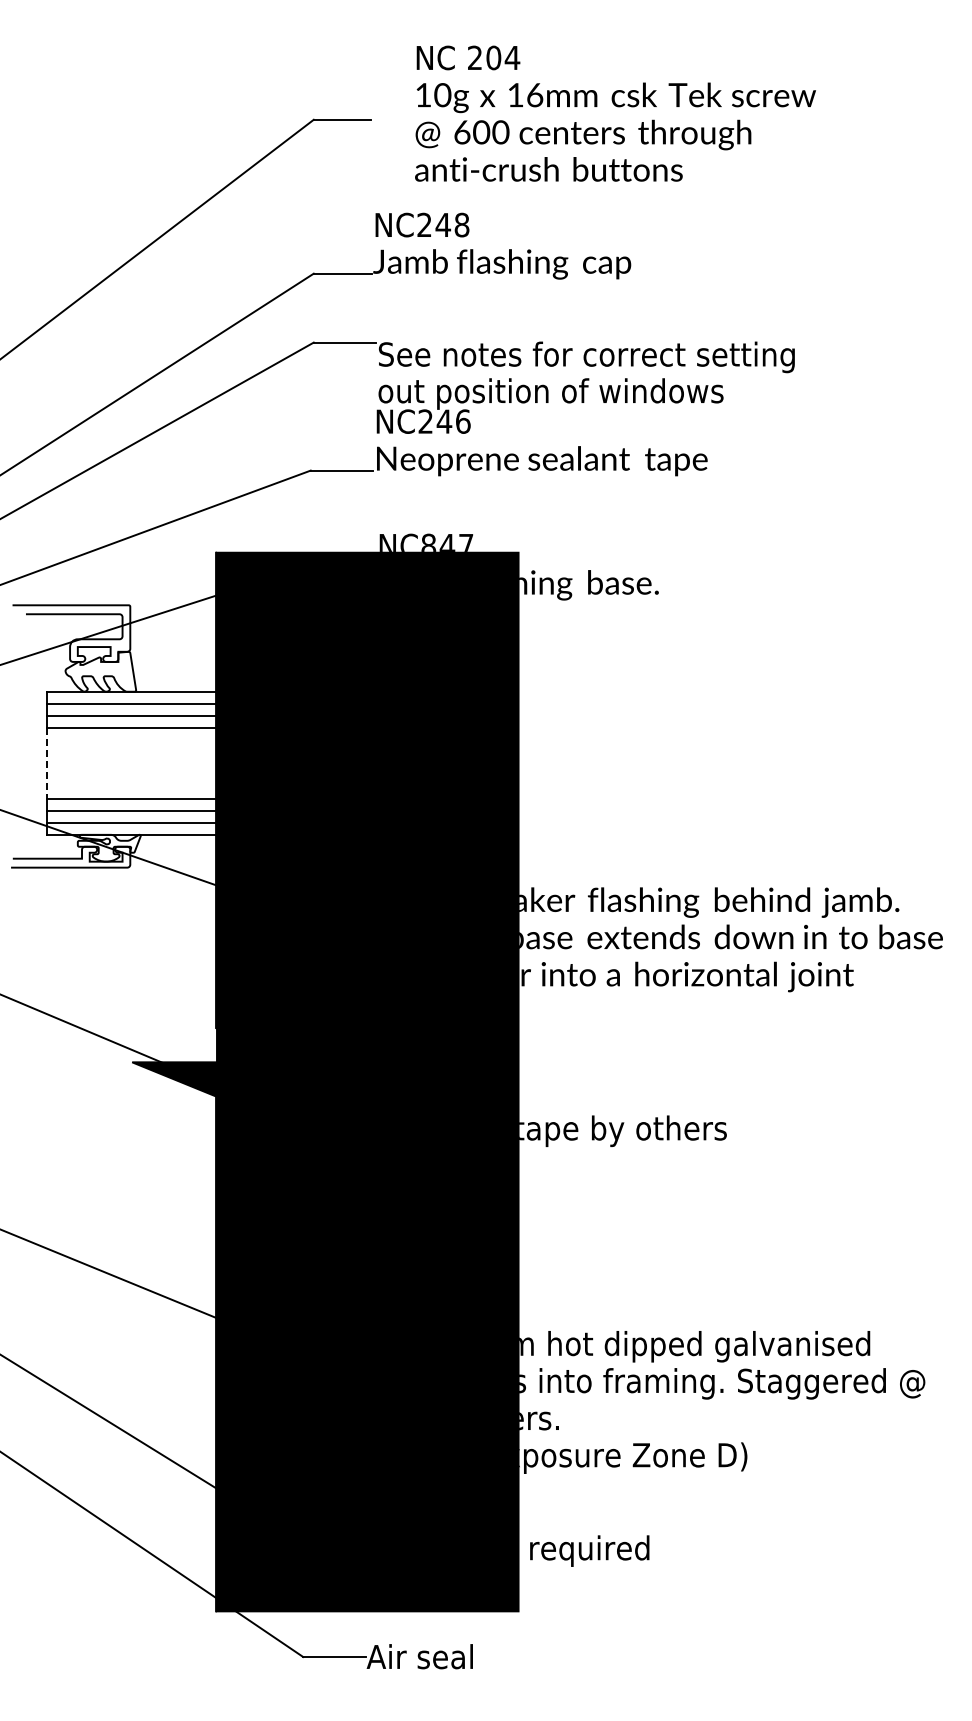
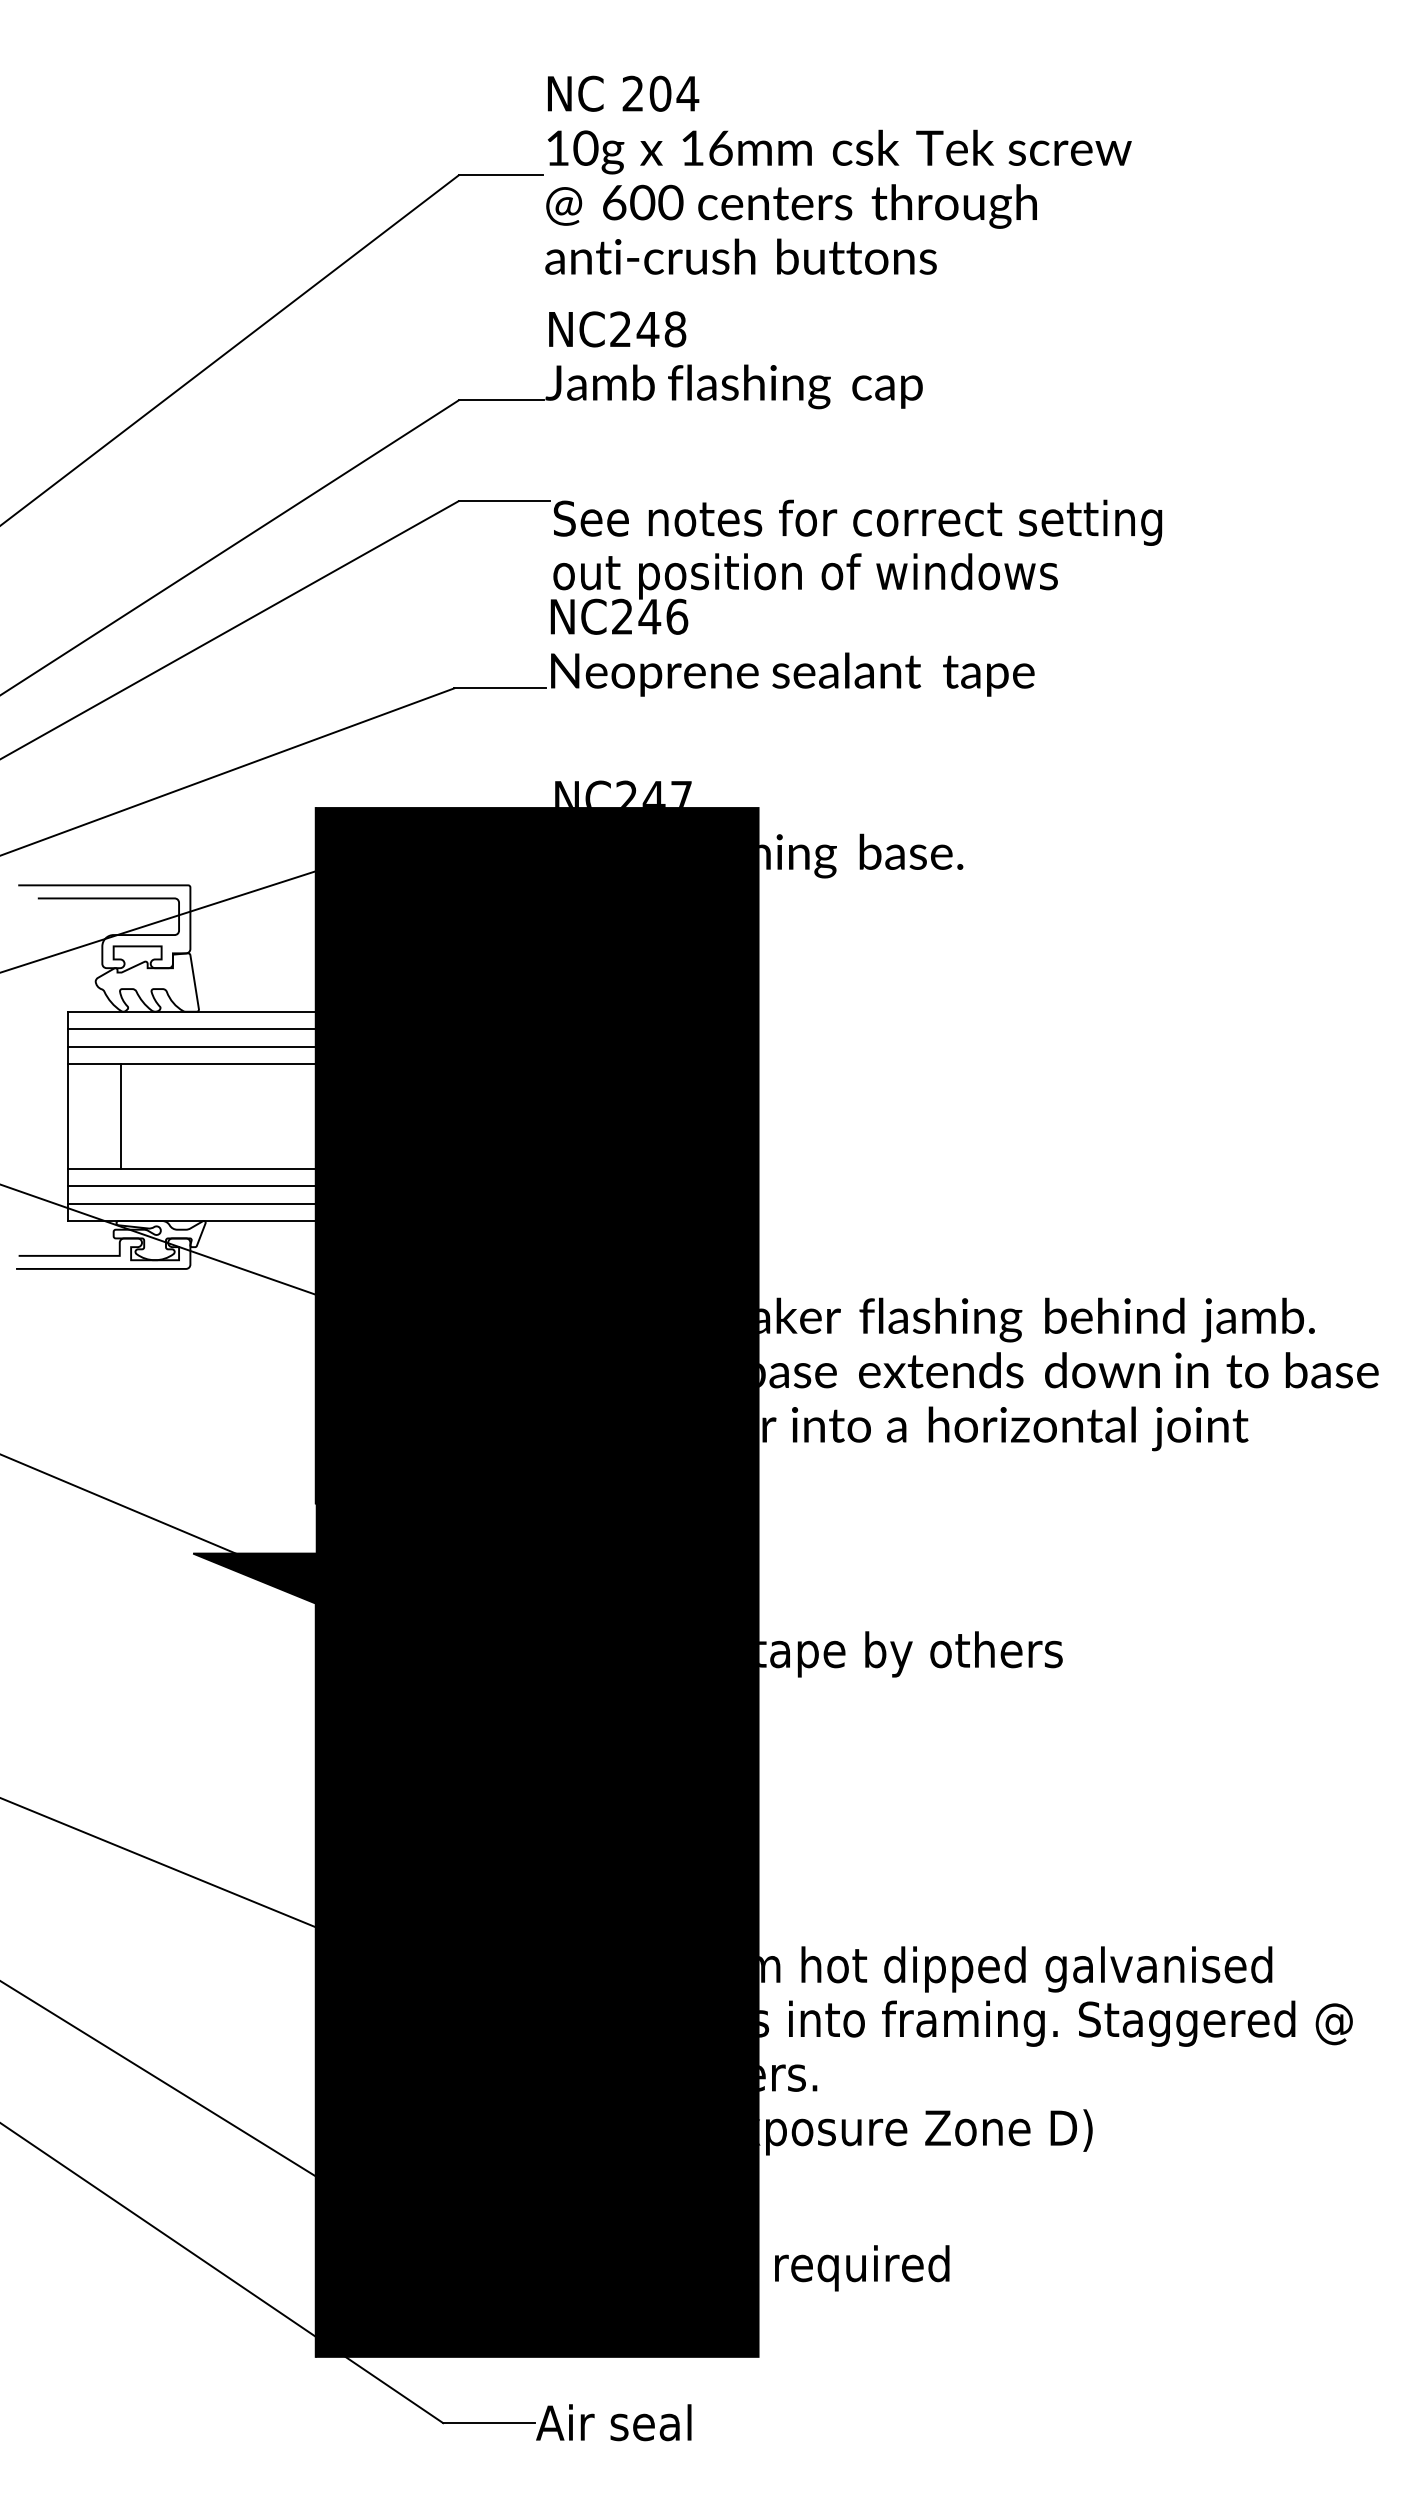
text: (615, 113) -> (838, 175), moved
text: (428, 542) -> (626, 793), NC847 -> NC247
line: (46, 763) -> (67, 1116), dashed -> solid
line: (82, 763) -> (120, 1116), added

